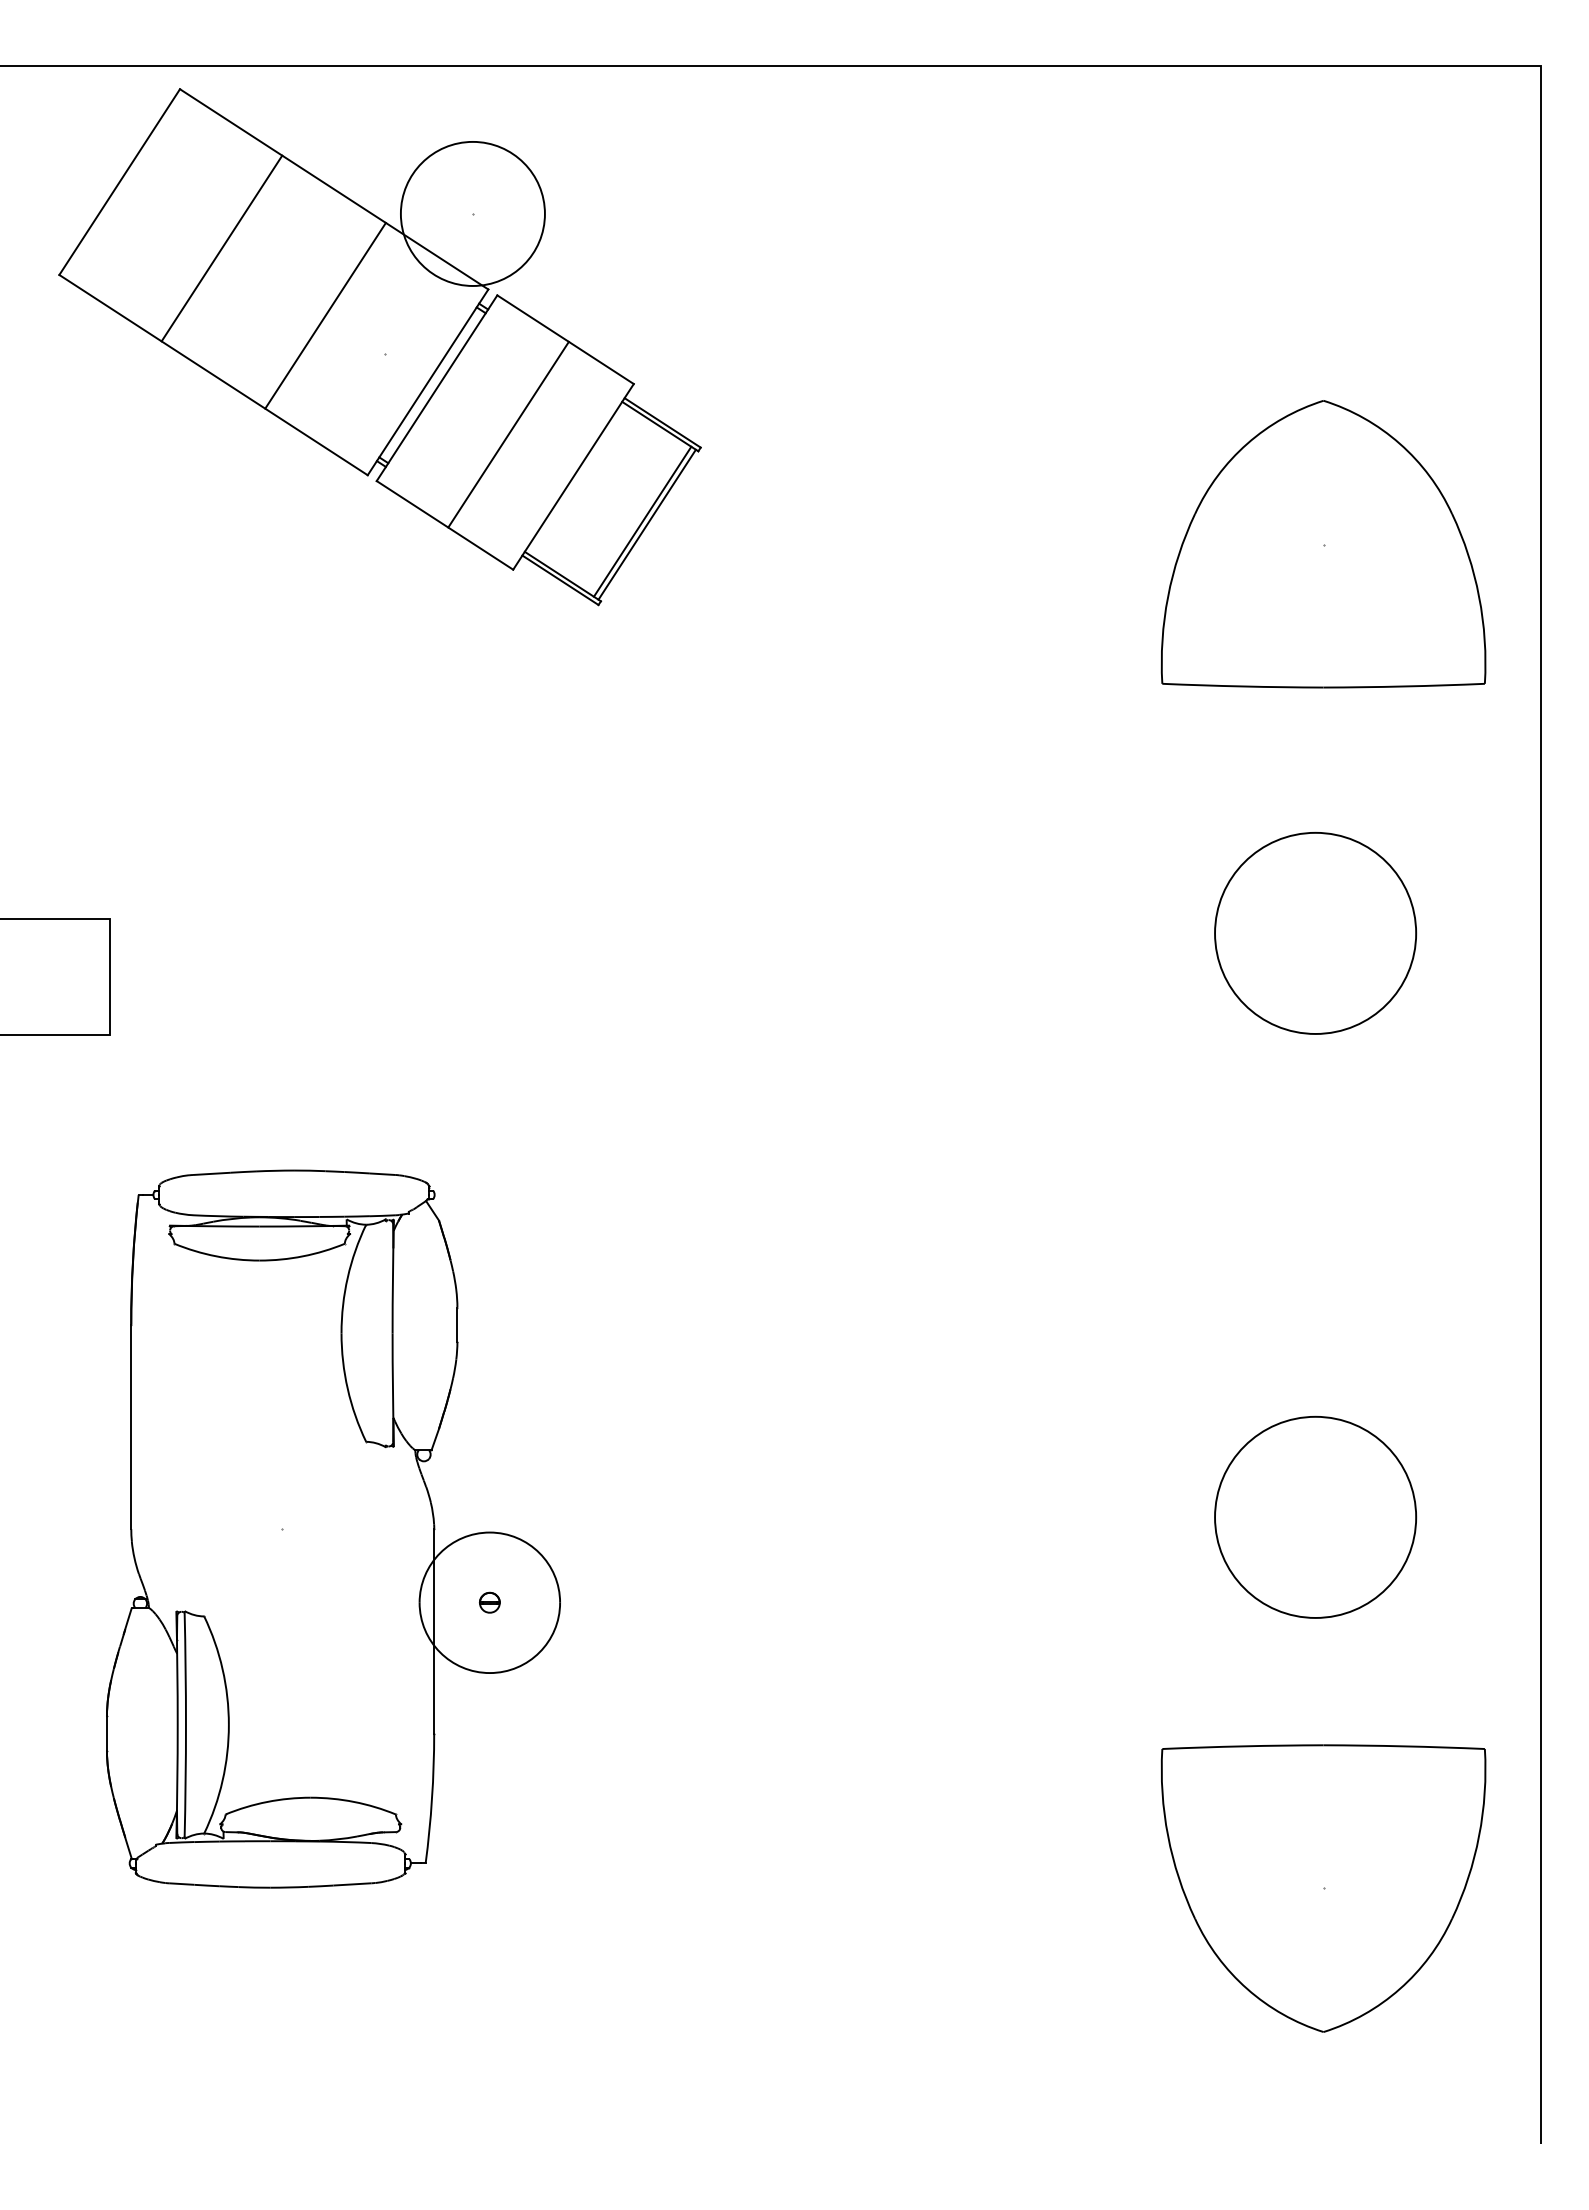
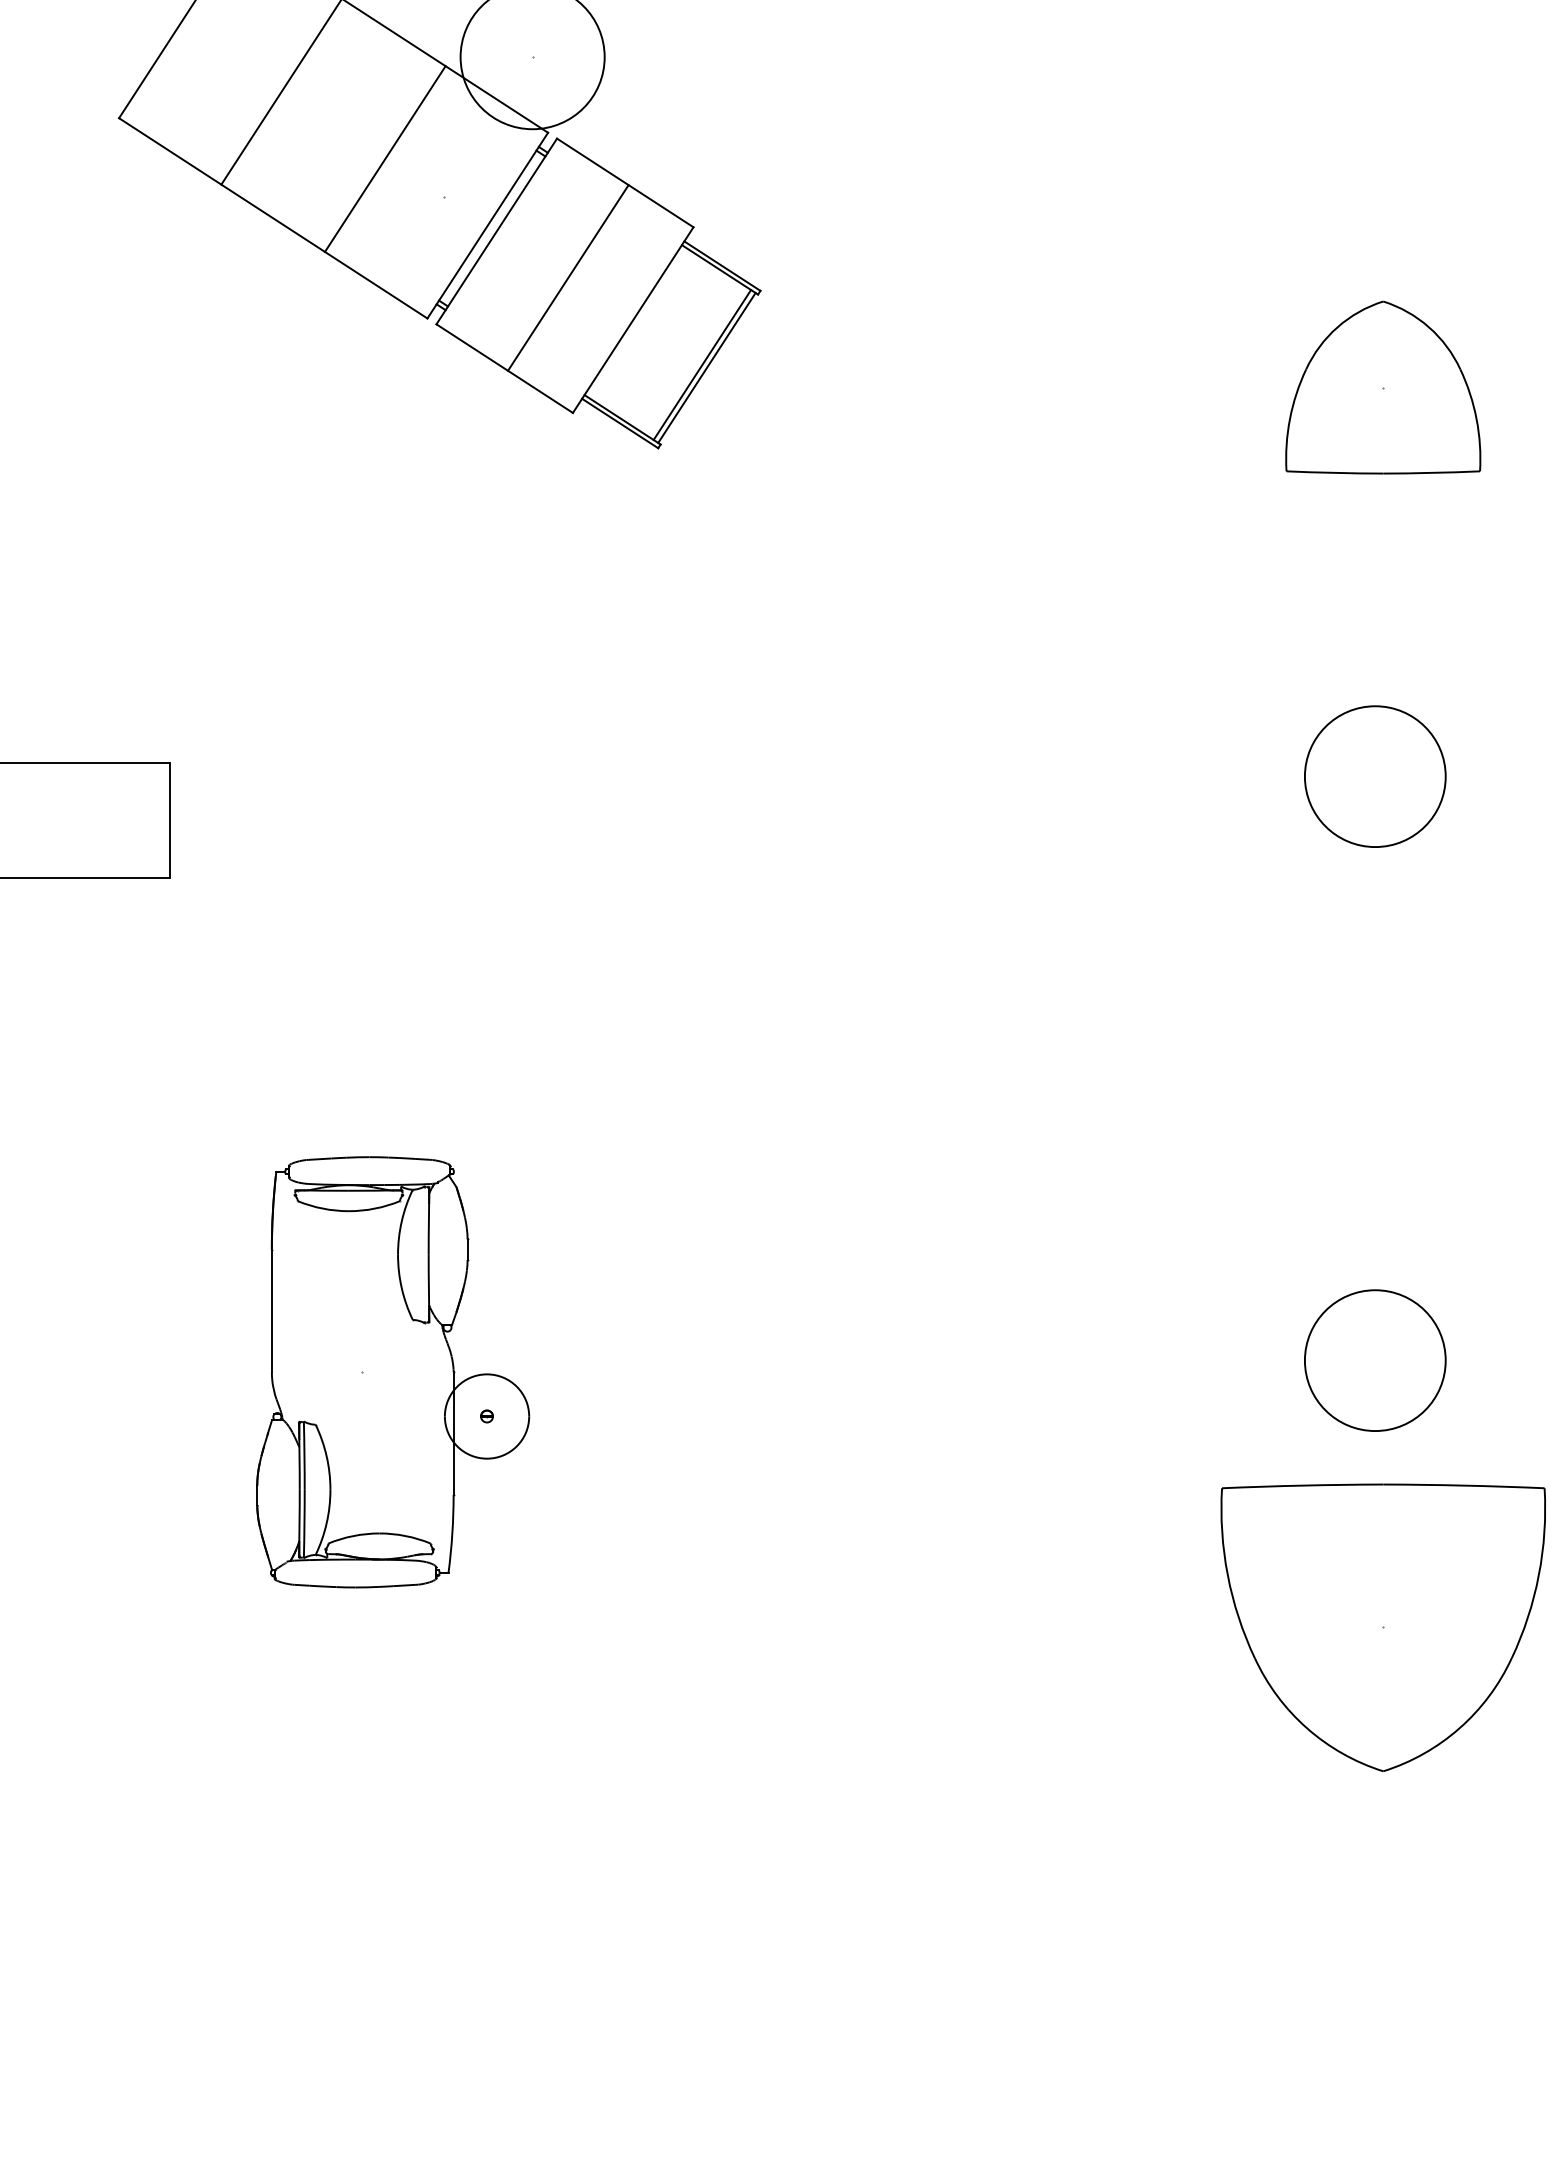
part: (1323, 544) -> (1383, 387), size x0.6
circle: (1315, 932) -> (1375, 775), size x0.7
circle: (1315, 1516) -> (1375, 1359), size x0.7
part: (333, 1528) -> (393, 1371), size x0.6
part: (1323, 1888) -> (1383, 1627), moved

